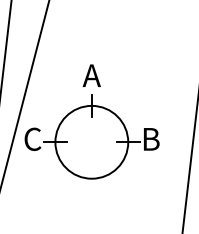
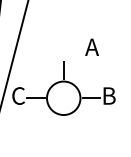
text: (91, 75) -> (91, 47), moved
circle: (91, 141) -> (63, 97), size x0.6

